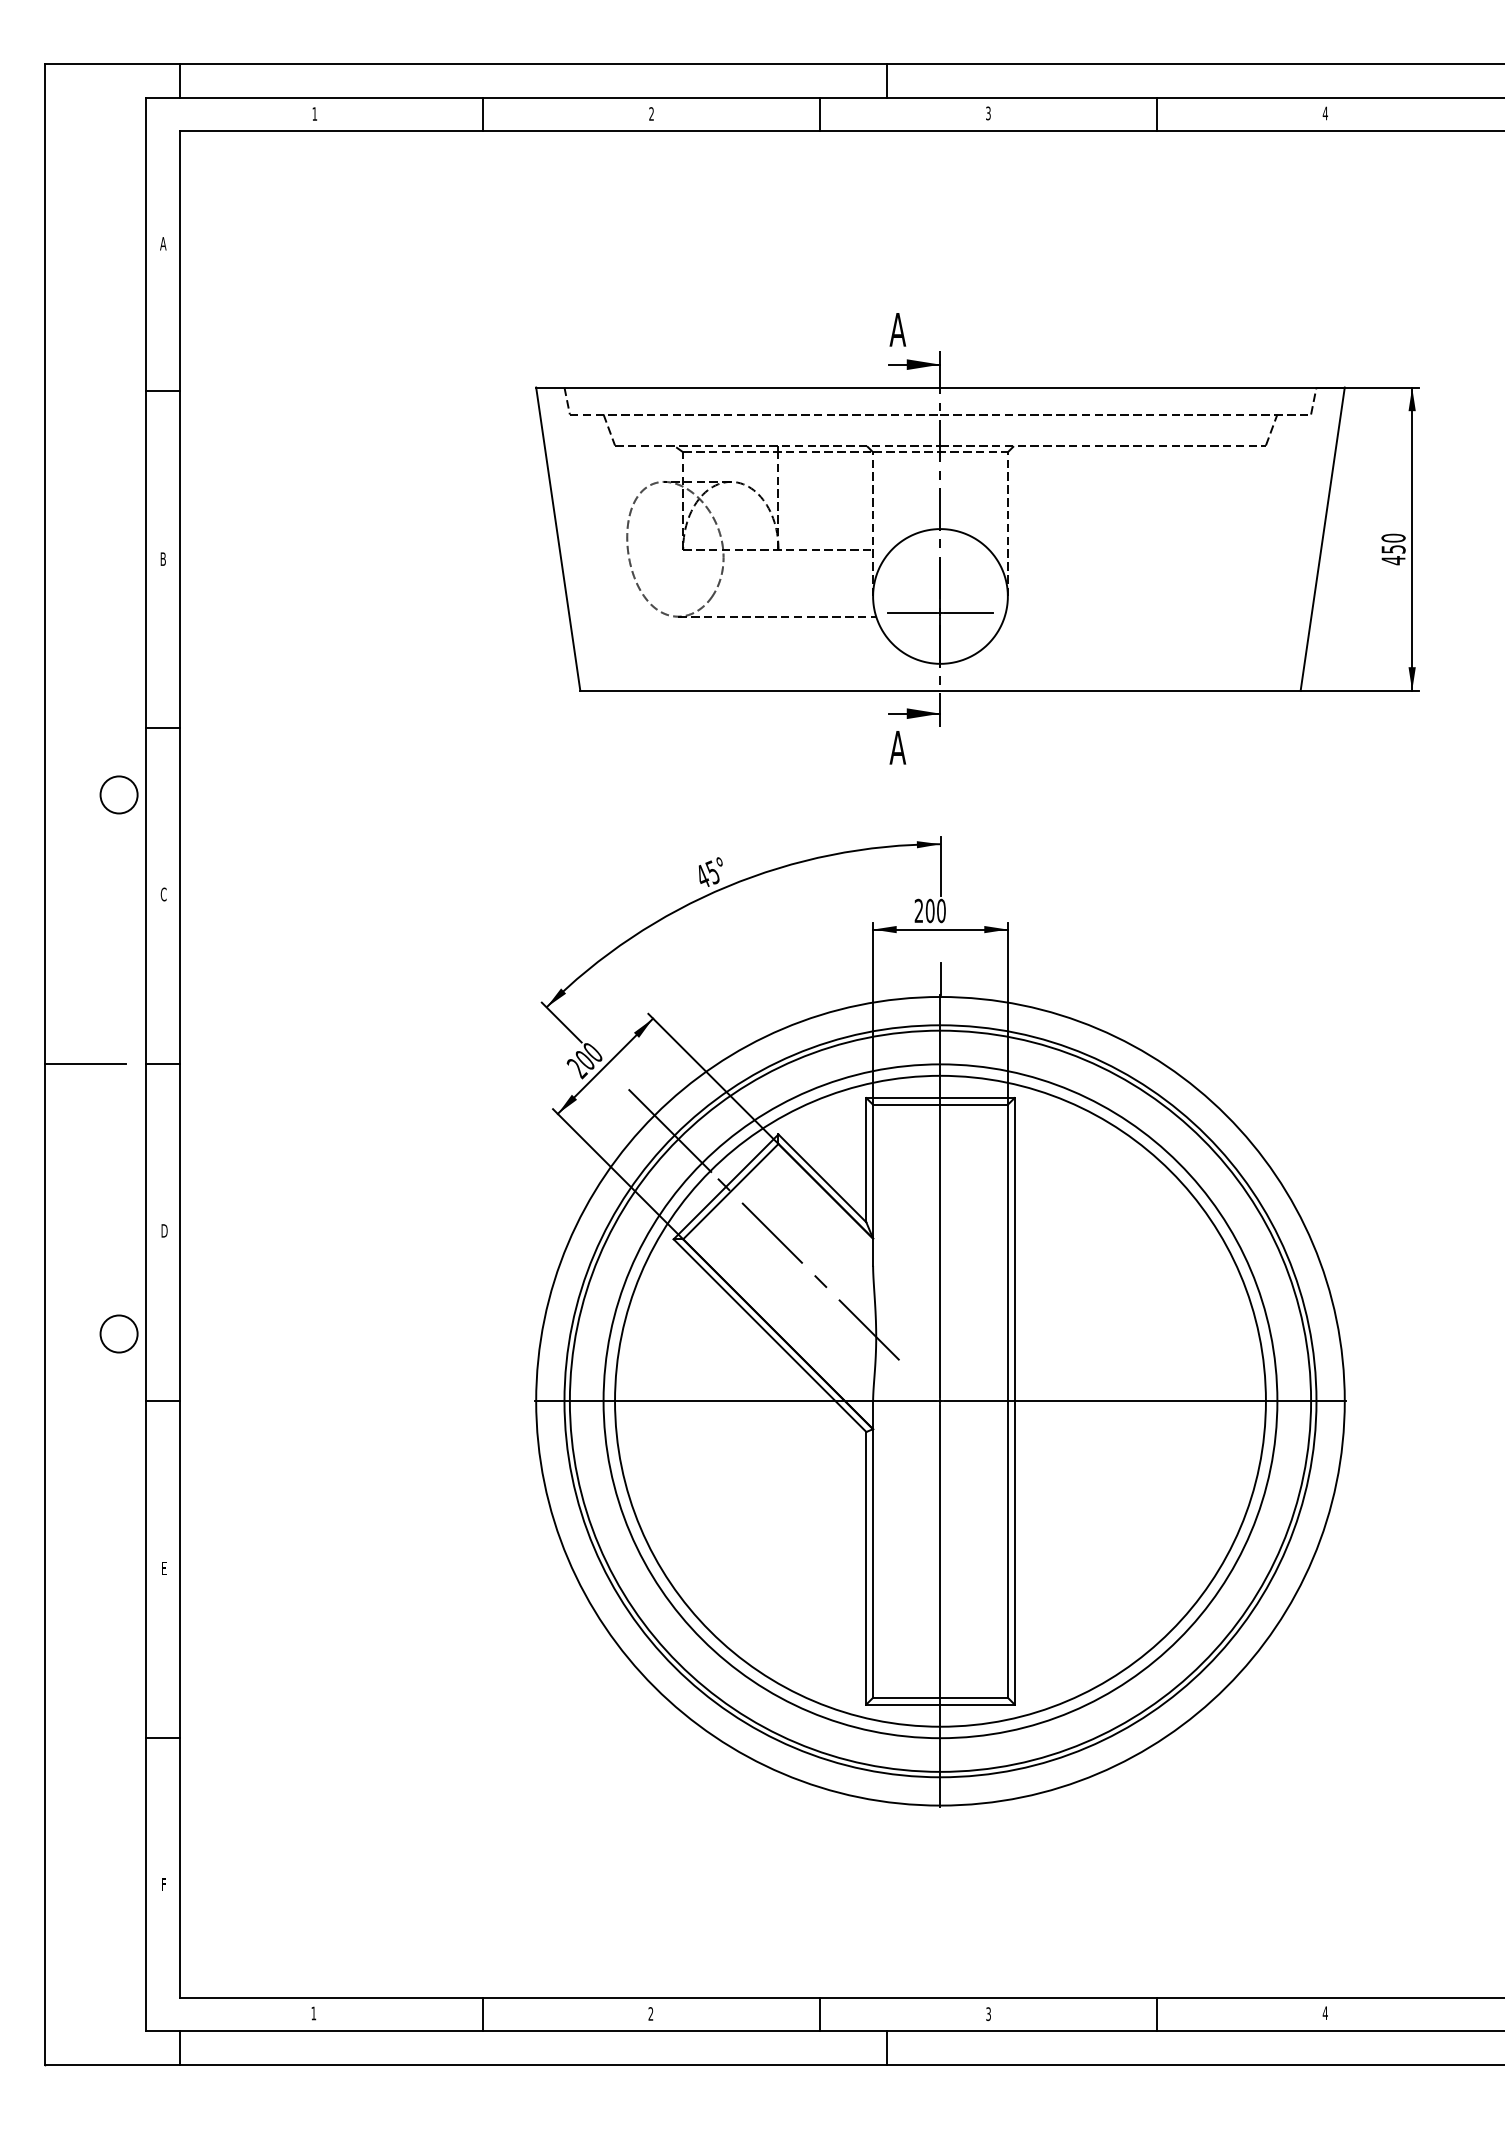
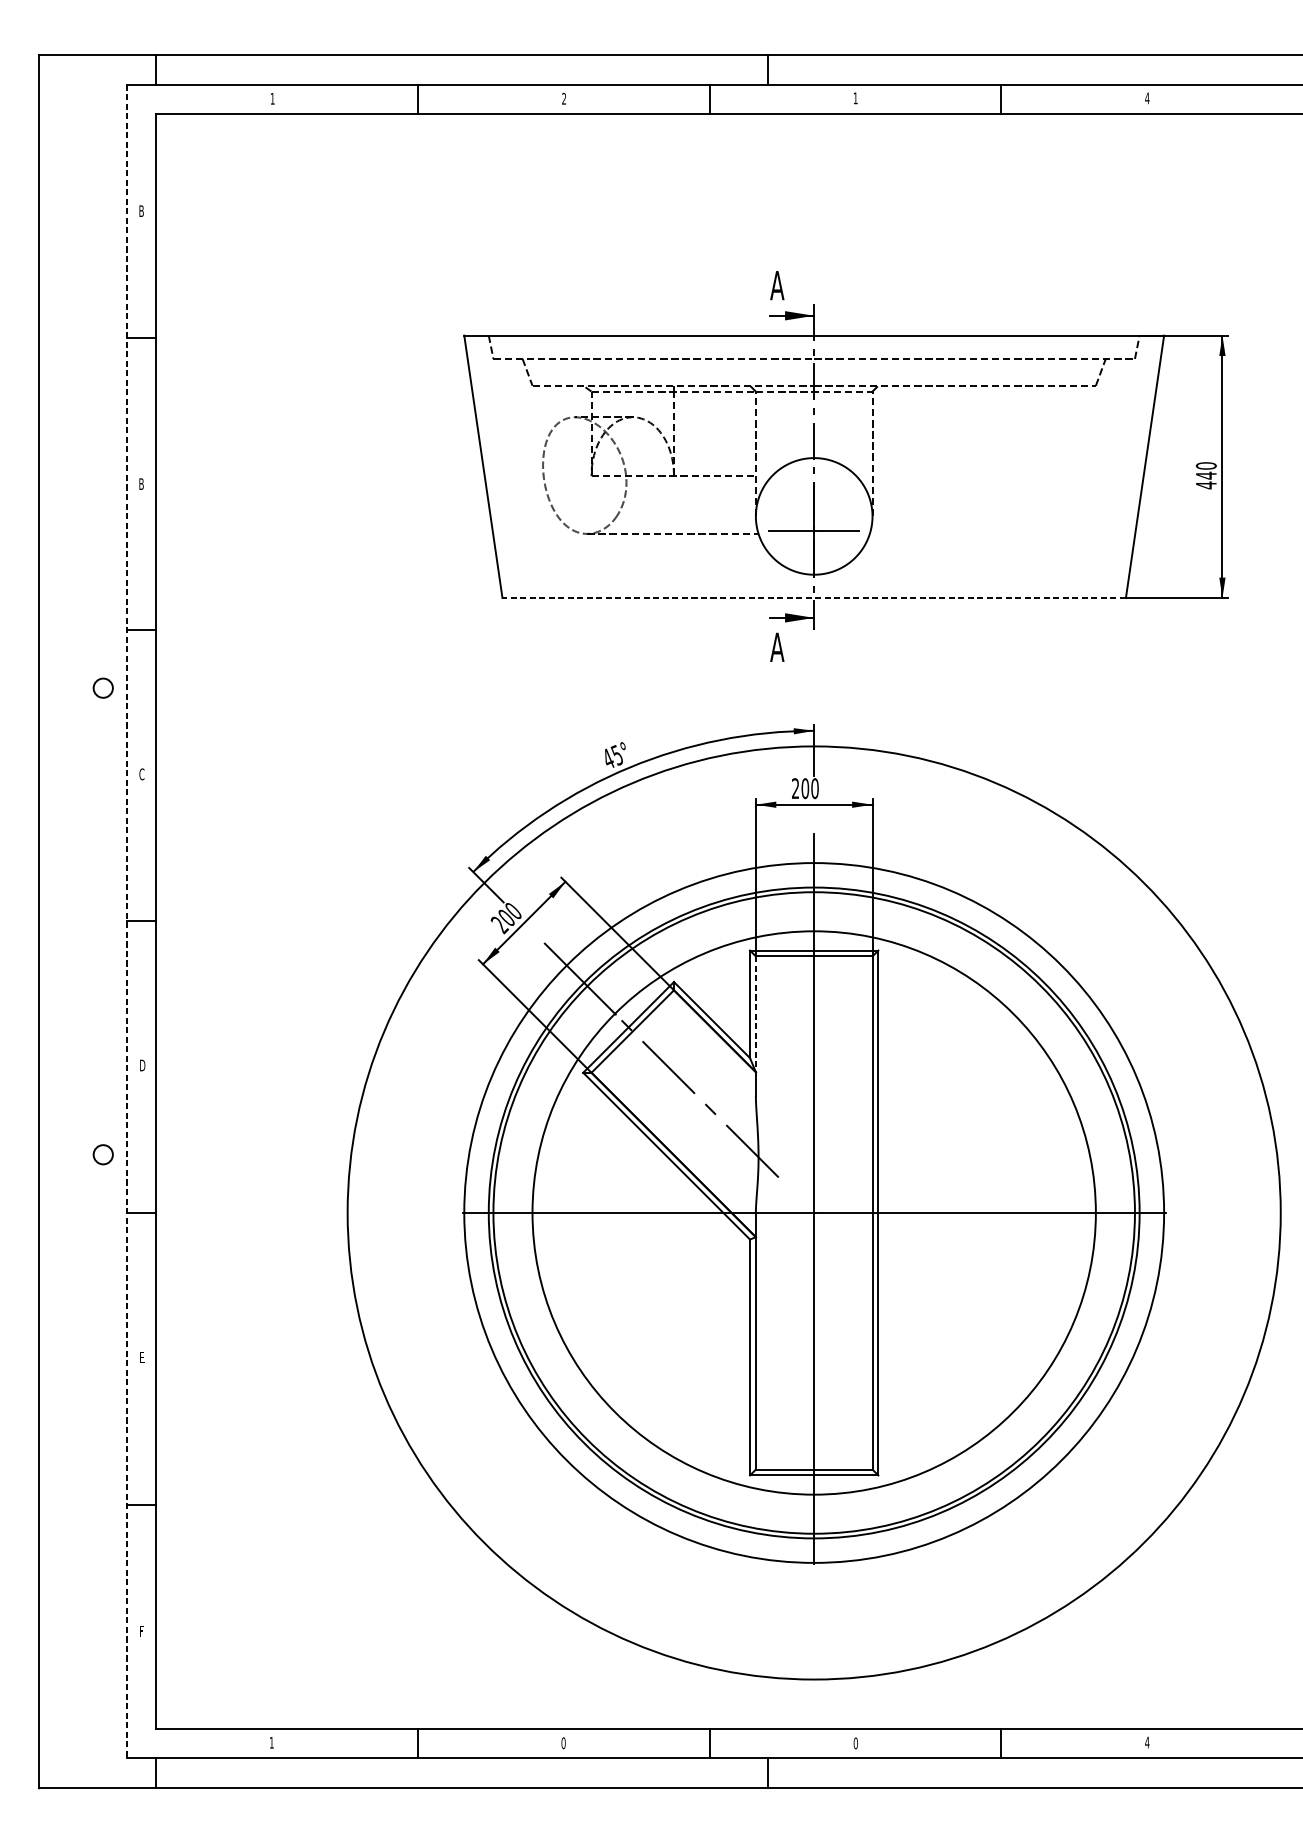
text: (988, 113) -> (855, 98), 3 -> 1
text: (163, 243) -> (141, 210), A -> B
text: (1393, 549) -> (1206, 475), 450 -> 440
line: (939, 690) -> (813, 597), solid -> dashed
circle: (118, 794) -> (102, 687), size x0.6
line: (84, 1064) -> (73, 921), removed
line: (146, 1064) -> (127, 921), solid -> dashed
line: (873, 1171) -> (756, 1014), solid -> dashed
circle: (118, 1333) -> (102, 1154), size x0.6
circle: (940, 1401) -> (814, 1213), size x1.6
text: (650, 2013) -> (563, 1742), 2 -> 0
text: (988, 2013) -> (855, 1742), 3 -> 0

